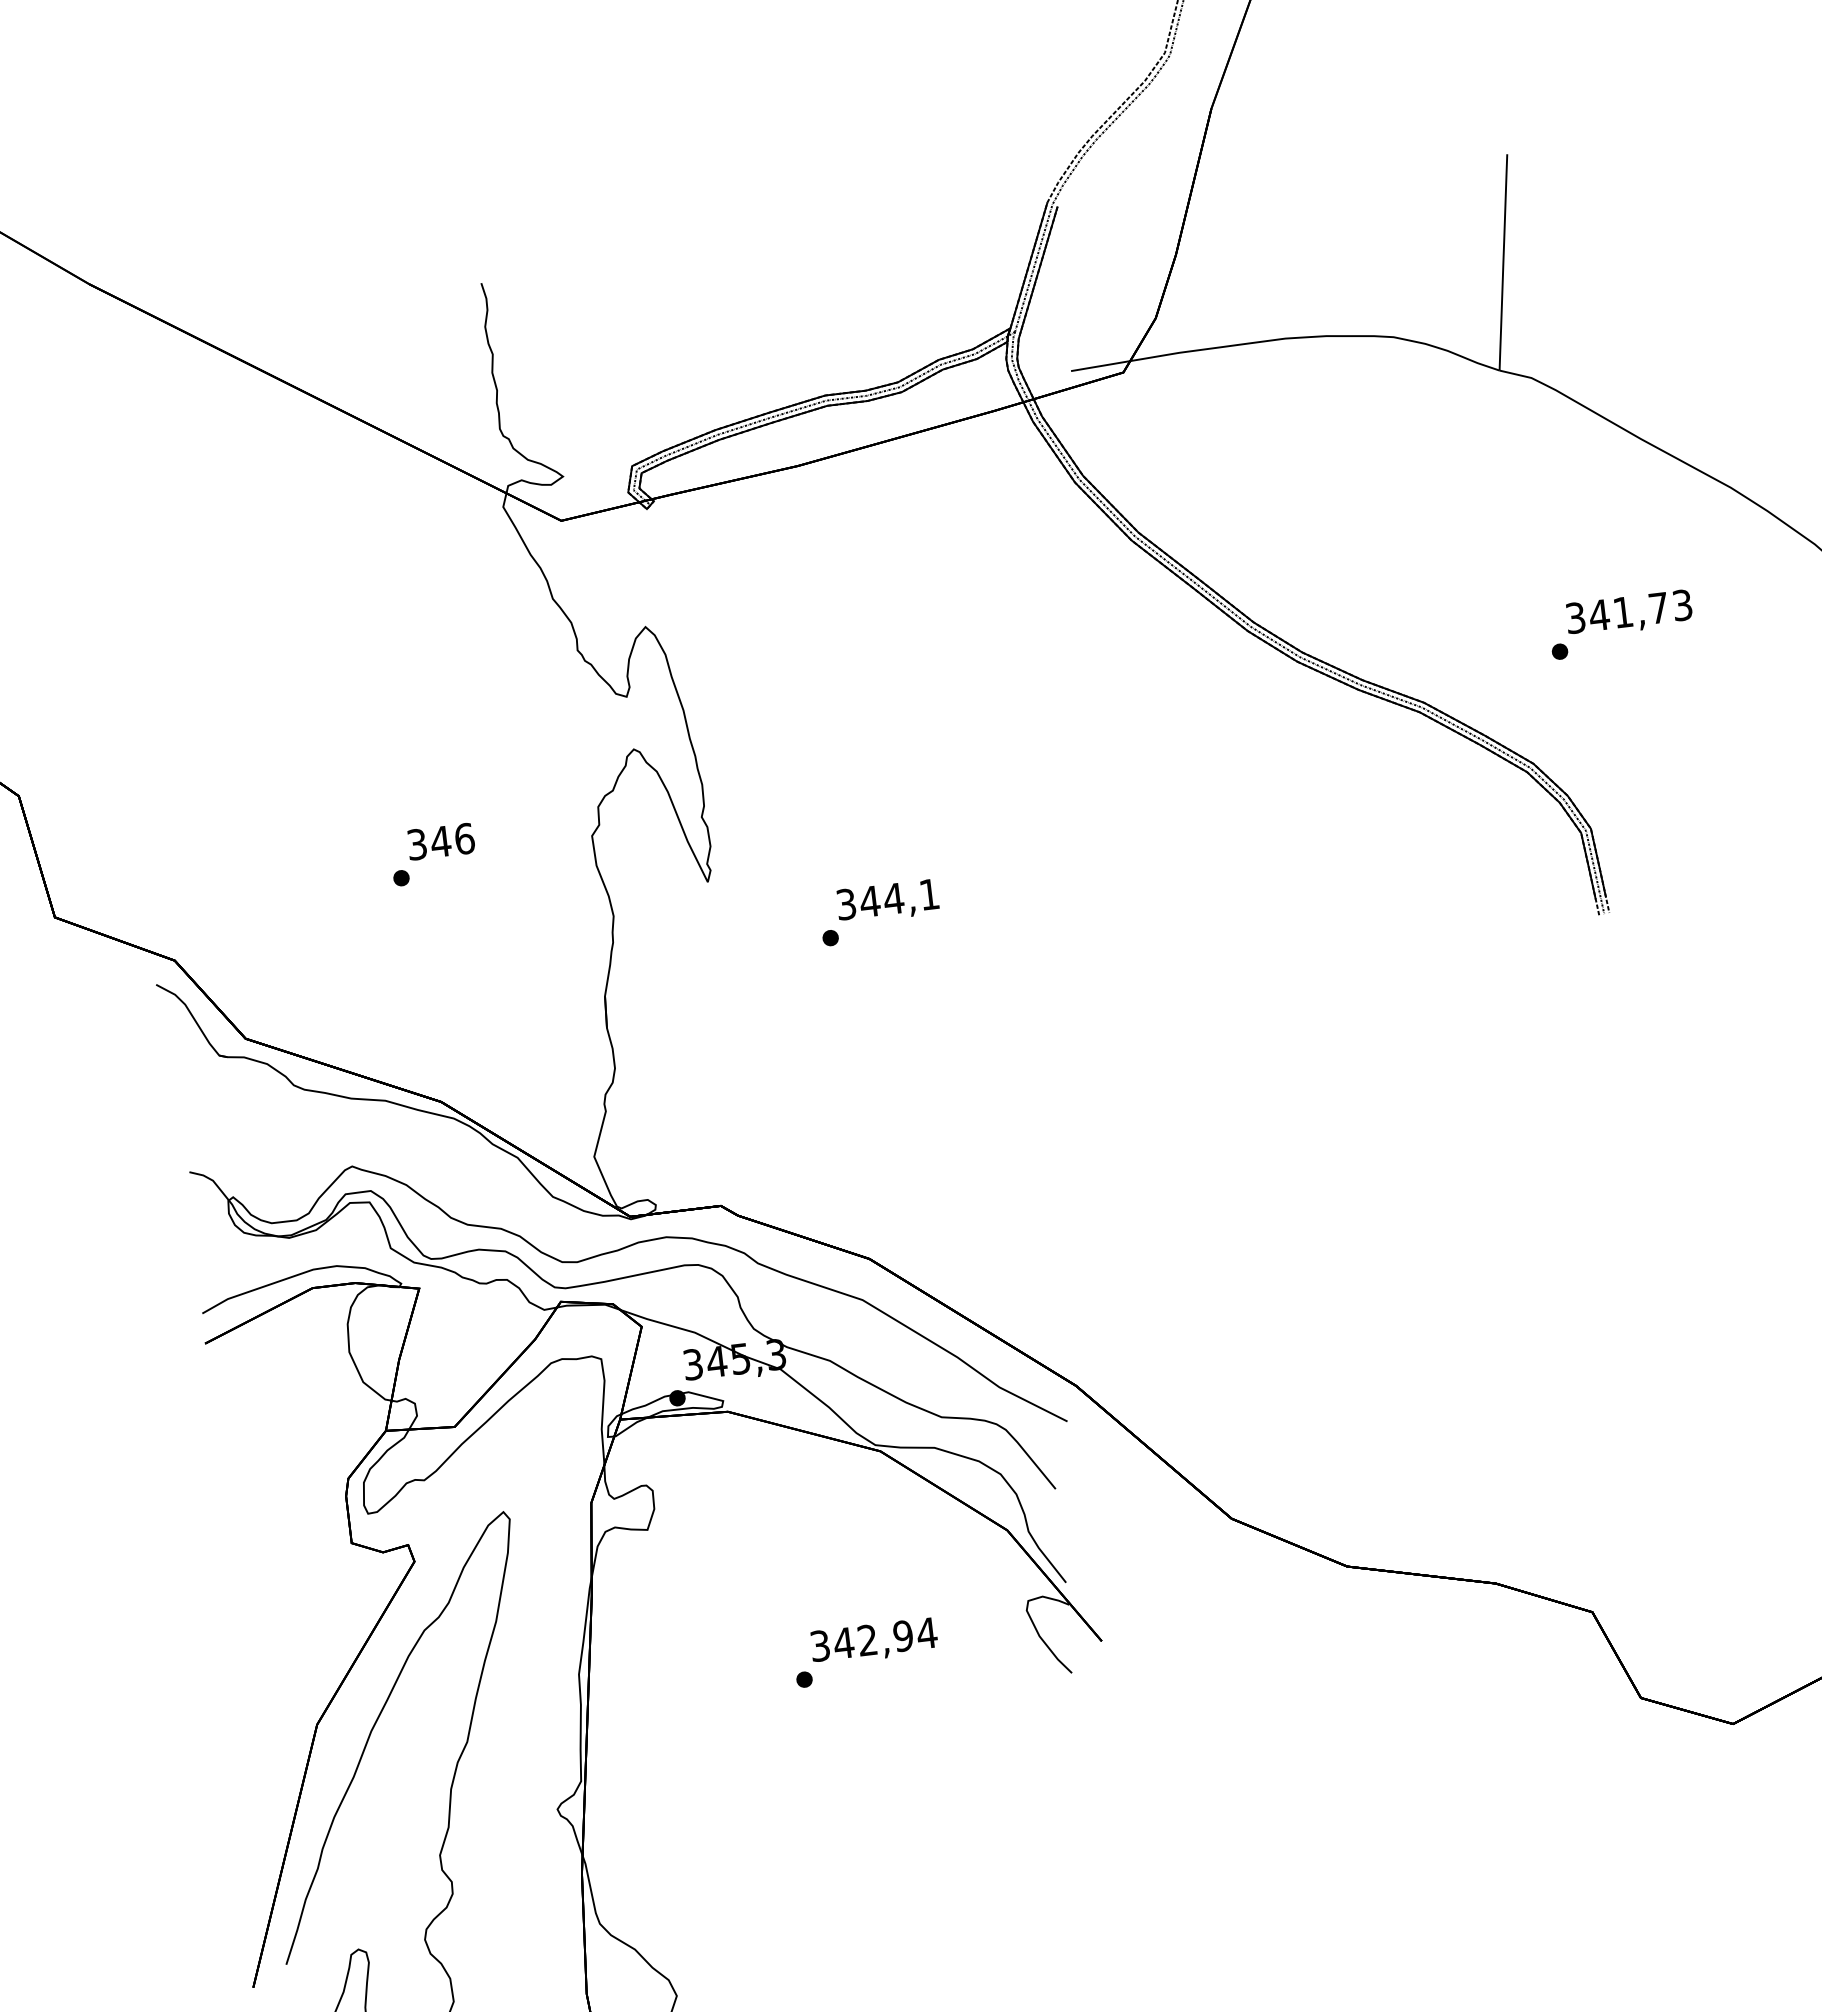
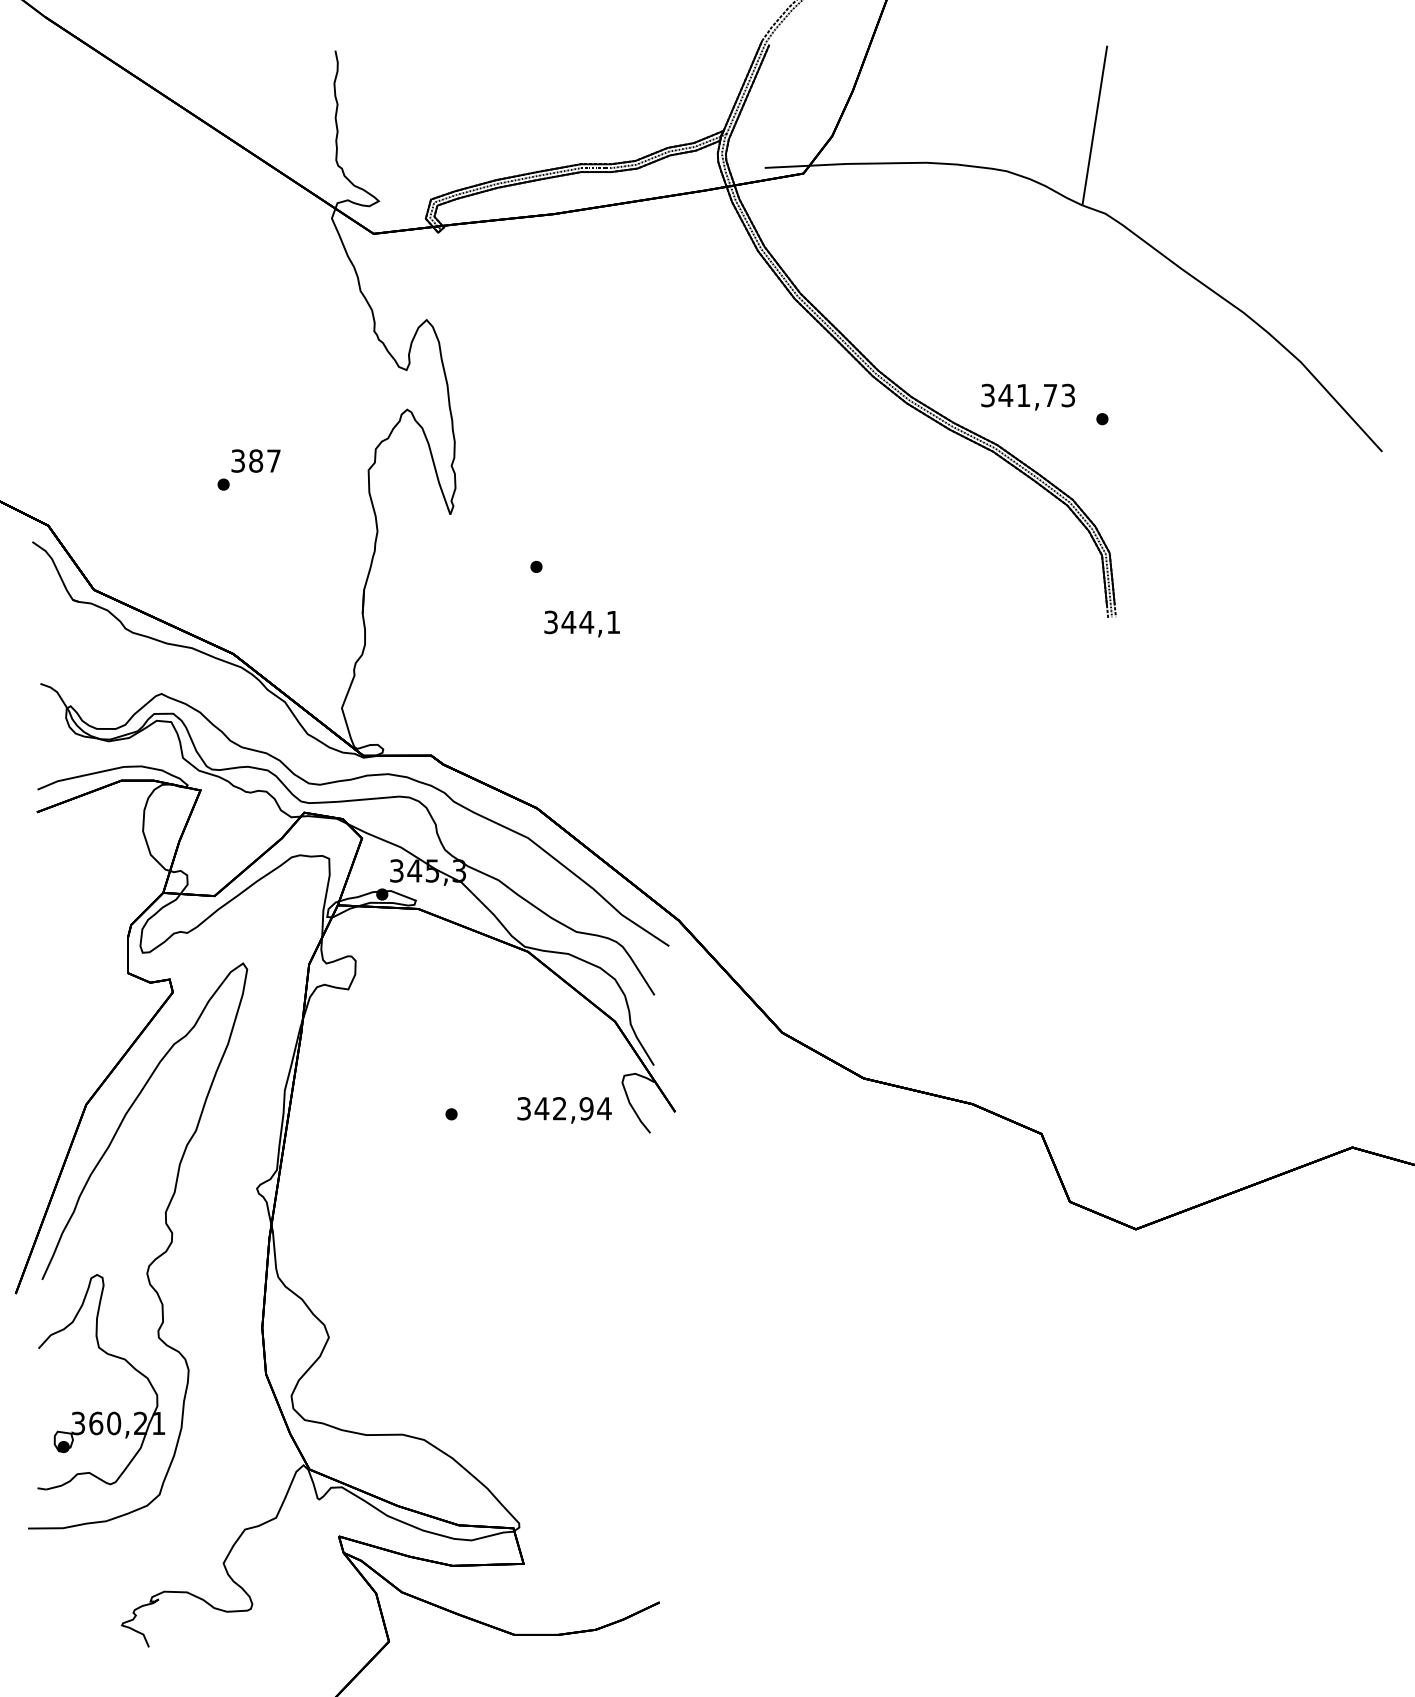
text: (1628, 613) -> (1027, 396), moved
text: (452, 839) -> (264, 460), 346 -> 387
text: (887, 901) -> (581, 623), moved
text: (874, 1641) -> (564, 1110), moved

